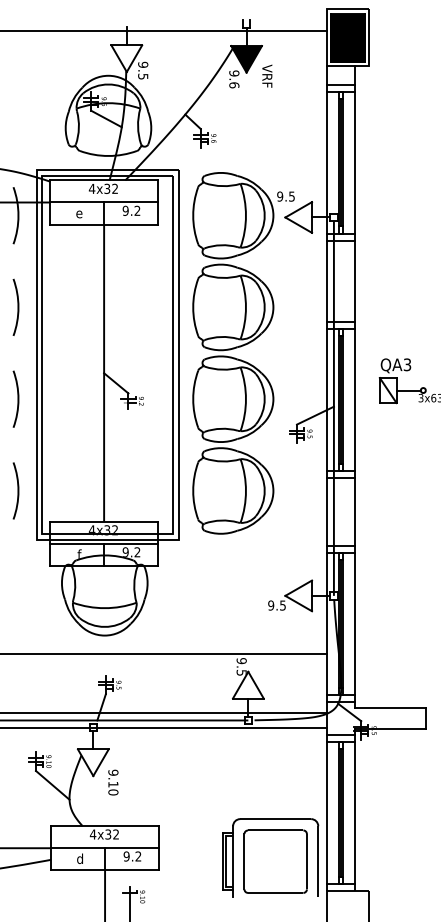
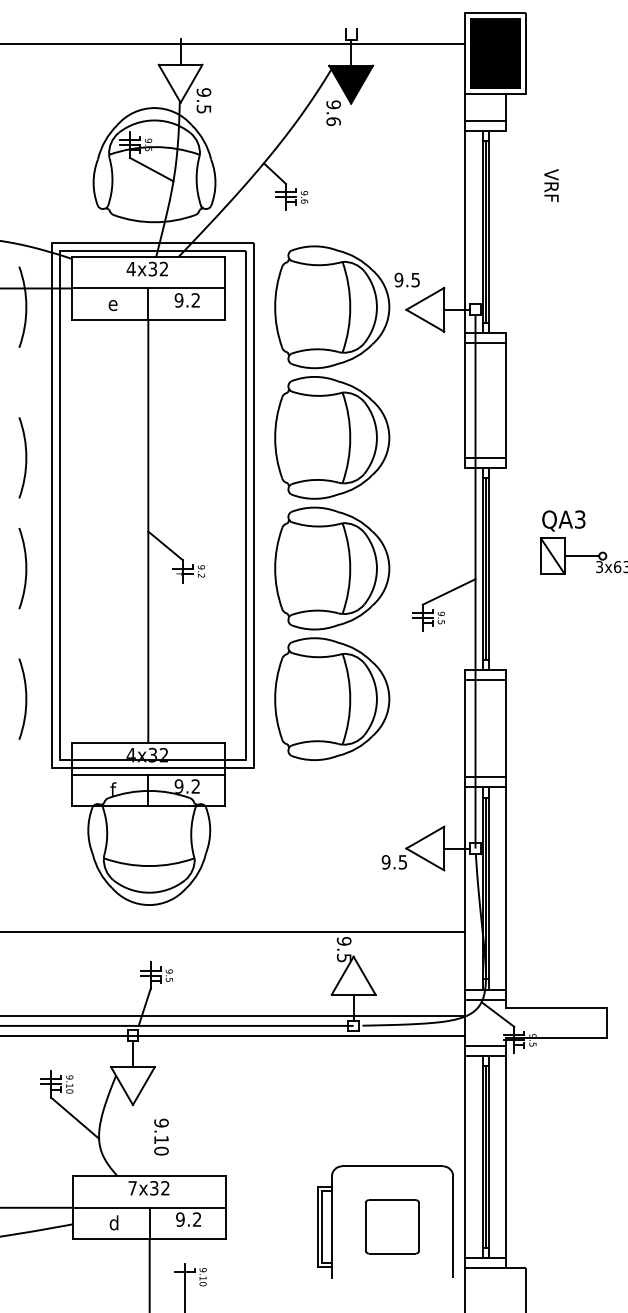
text: (267, 75) -> (551, 184), moved
line: (355, 162) -> (506, 231), removed
arc: (17, 306) -> (24, 456), moved
line: (326, 399) -> (464, 568), removed
line: (355, 399) -> (506, 568), removed
text: (113, 782) -> (161, 1136), moved
text: (92, 834) -> (131, 1188), 4x32 -> 7x32
part: (275, 861) -> (392, 1226), size x0.6

